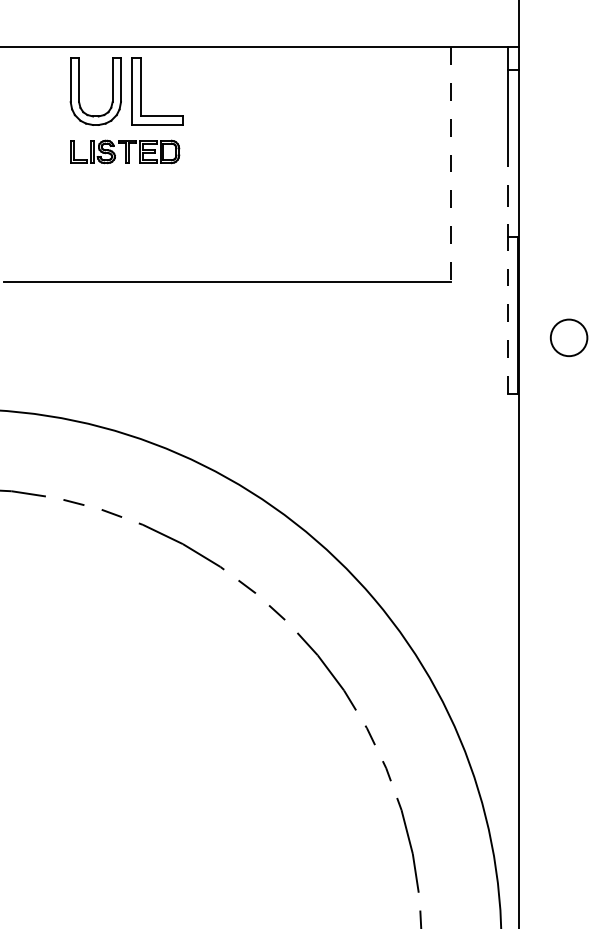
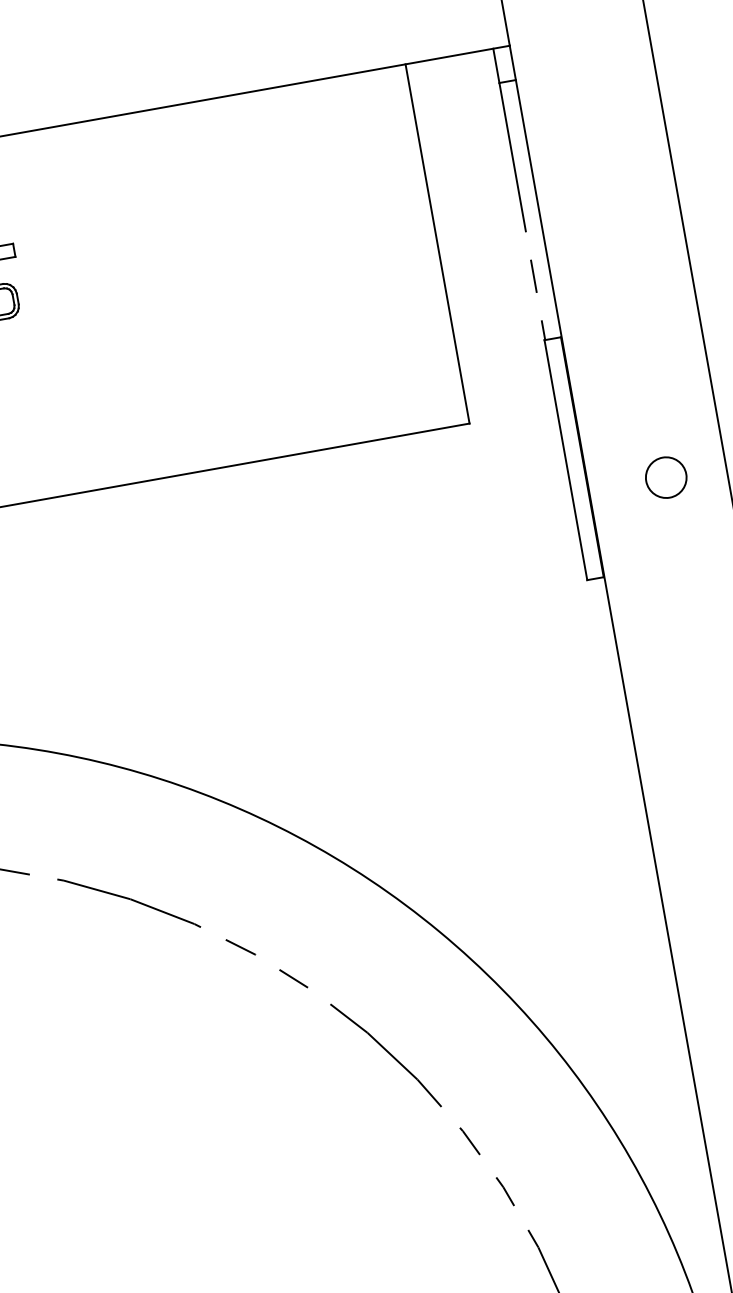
line: (450, 164) -> (437, 244), dashed -> solid
line: (507, 315) -> (565, 460), dashed -> solid
circle: (569, 337) -> (666, 476), size x0.71

